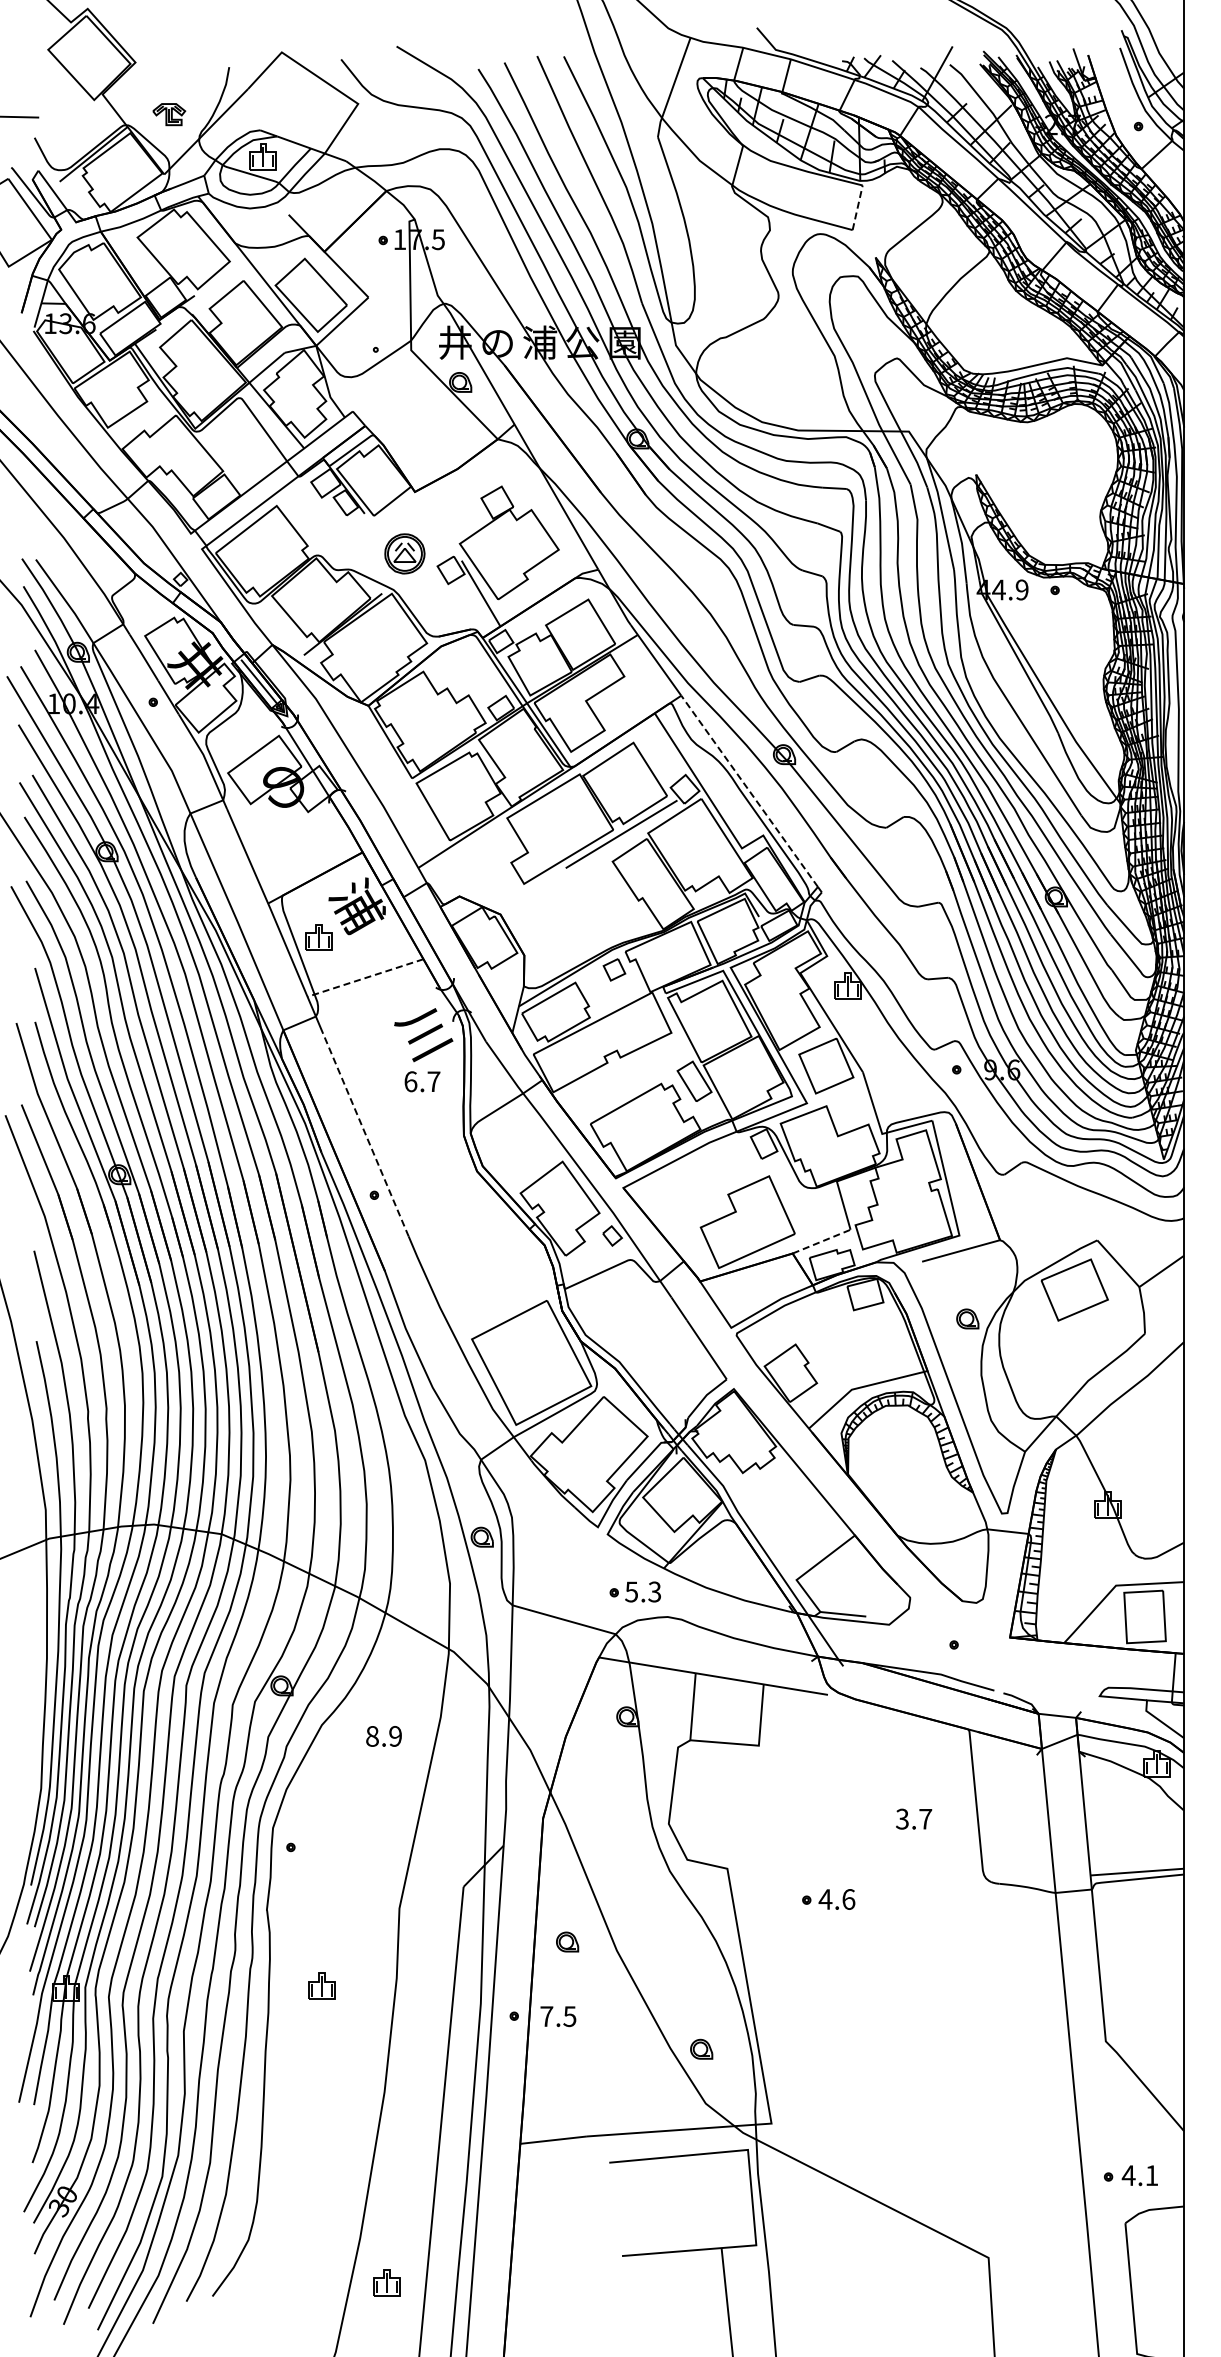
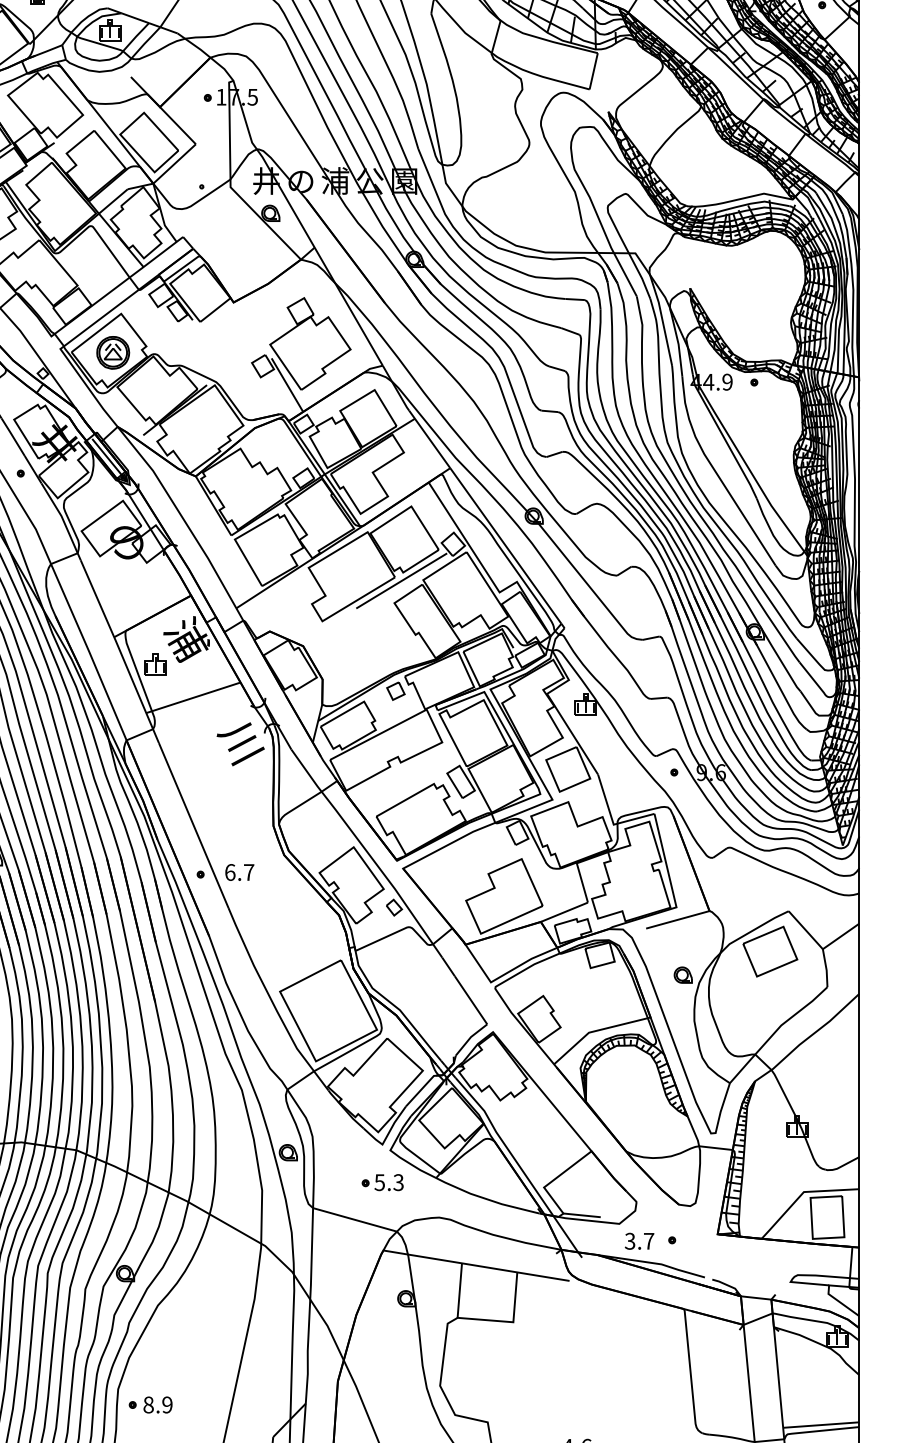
line: (857, 207) -> (593, 71), dashed -> solid
part: (404, 553) -> (112, 352), moved
line: (749, 790) -> (505, 545), dashed -> solid
line: (364, 978) -> (192, 698), dashed -> solid
text: (422, 1081) -> (239, 872), moved
line: (365, 1134) -> (193, 825), dashed -> solid
line: (822, 1241) -> (565, 912), dashed -> solid
part: (634, 1591) -> (382, 1182), moved
text: (383, 1736) -> (157, 1405), moved
text: (914, 1818) -> (639, 1240), moved

